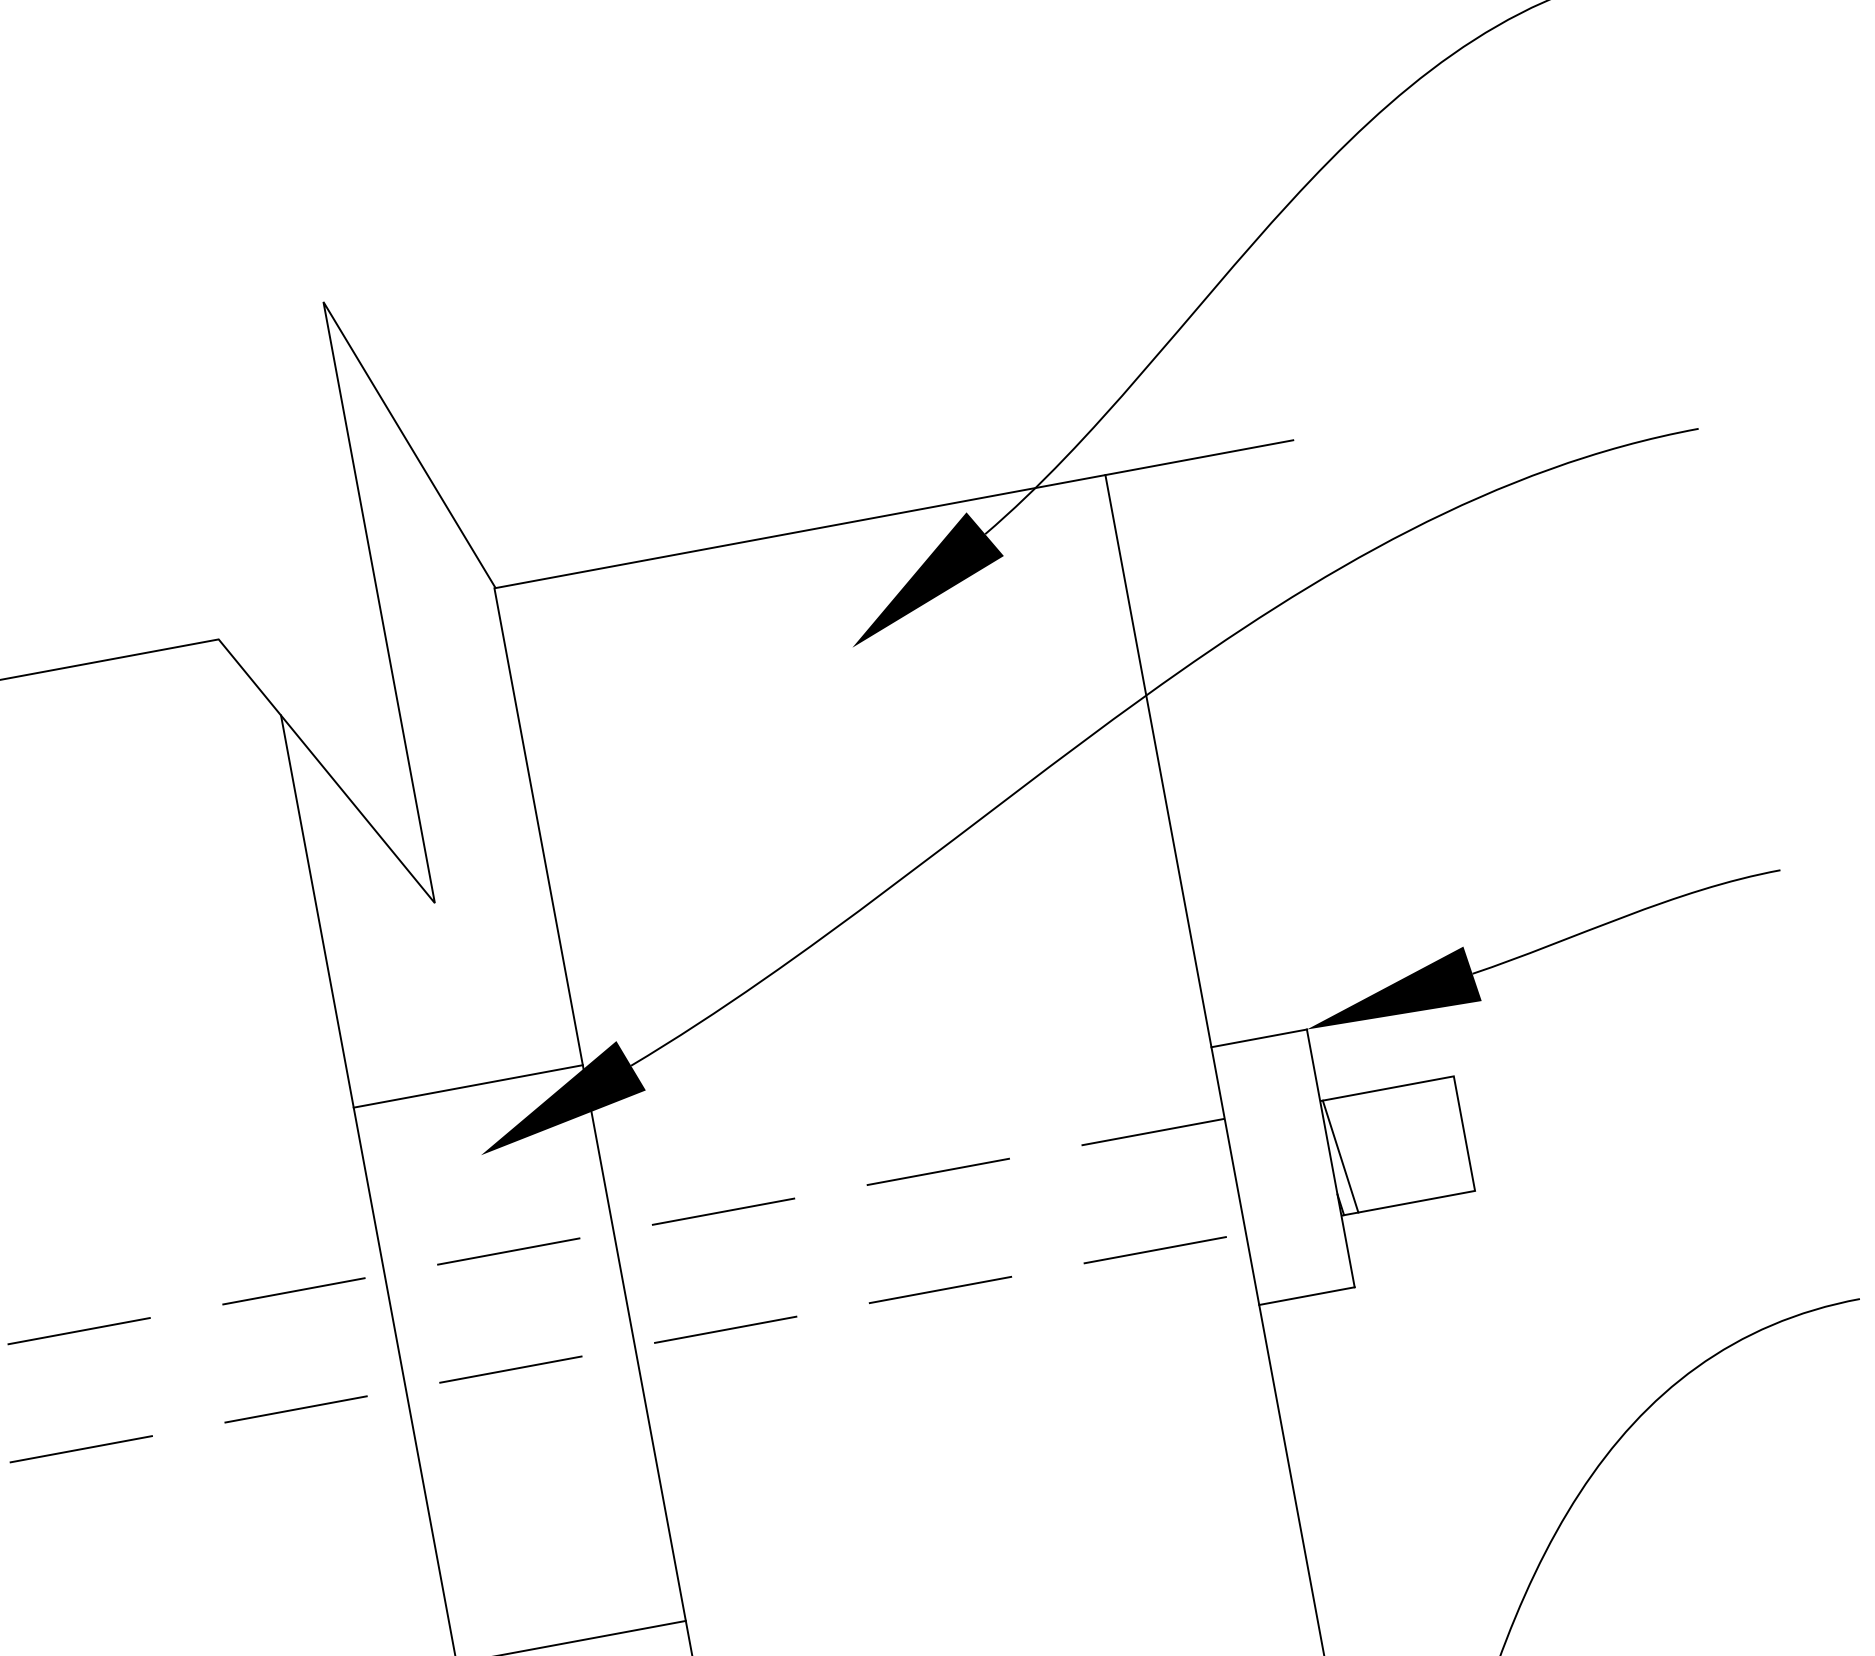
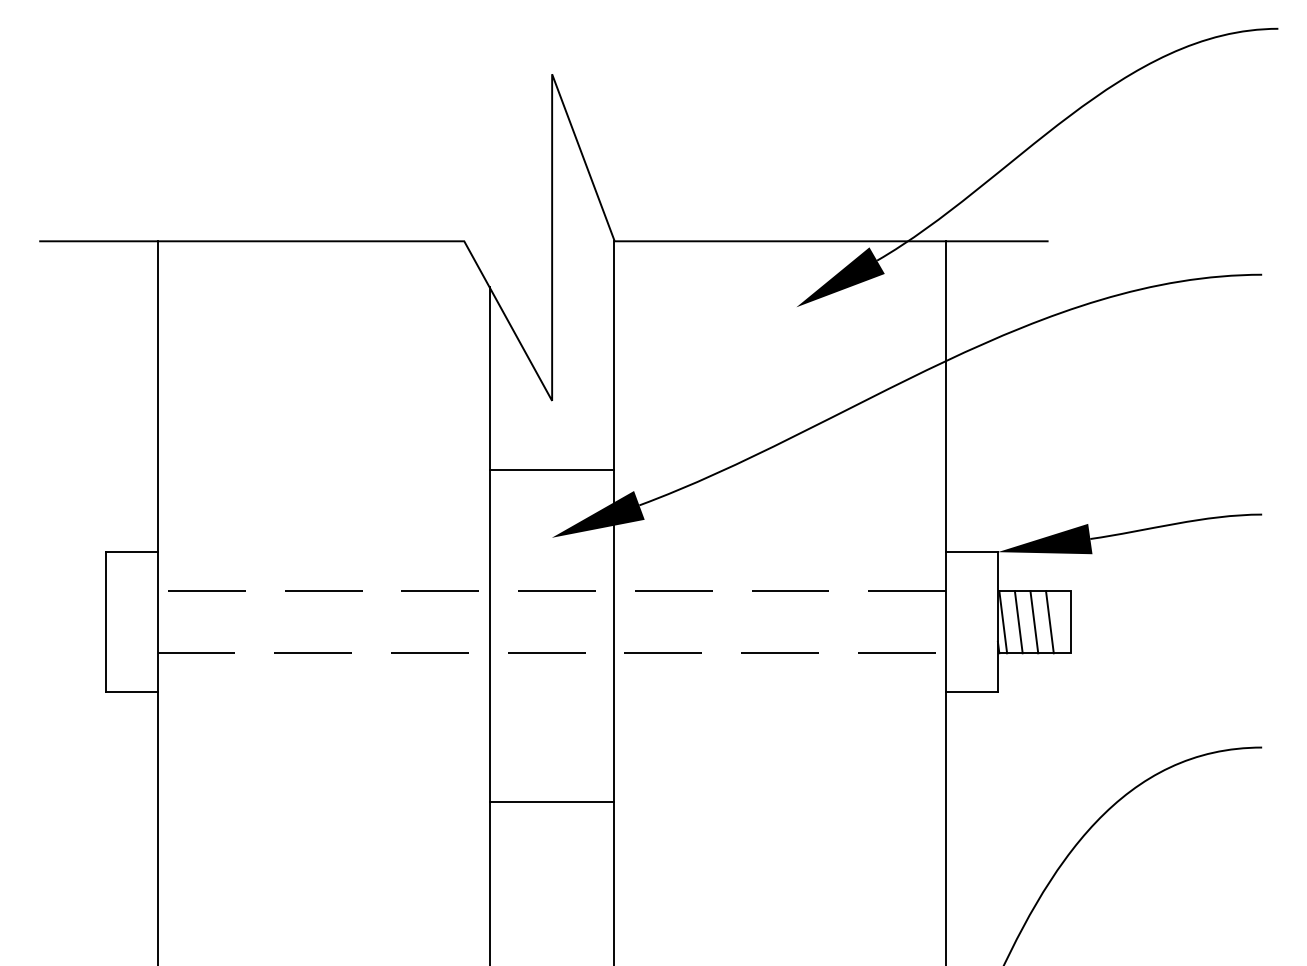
line: (467, 1086) -> (551, 470), moved
line: (1425, 1141) -> (1049, 622), added
line: (1398, 1146) -> (1034, 622), added
line: (1368, 1151) -> (1018, 622), added

